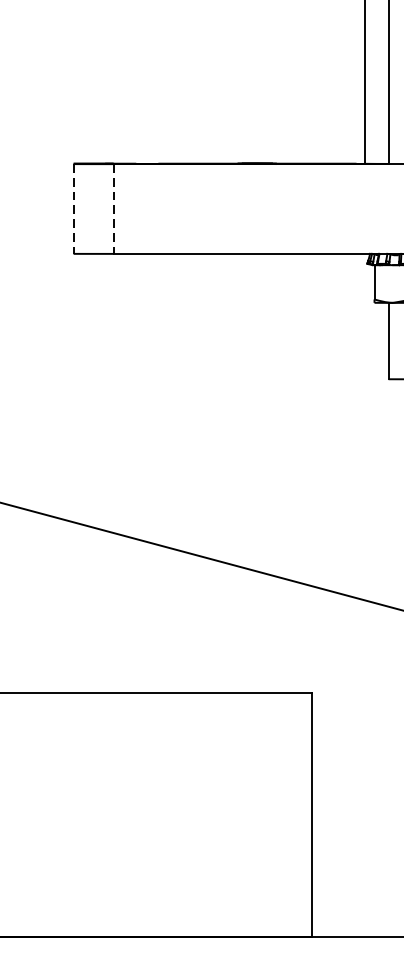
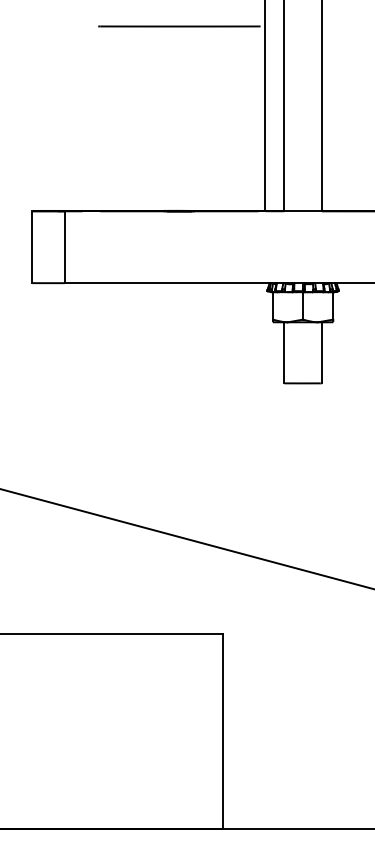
line: (73, 209) -> (32, 247), dashed -> solid
line: (113, 209) -> (64, 247), dashed -> solid

